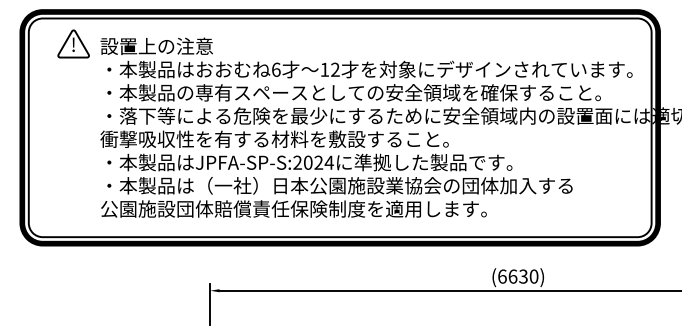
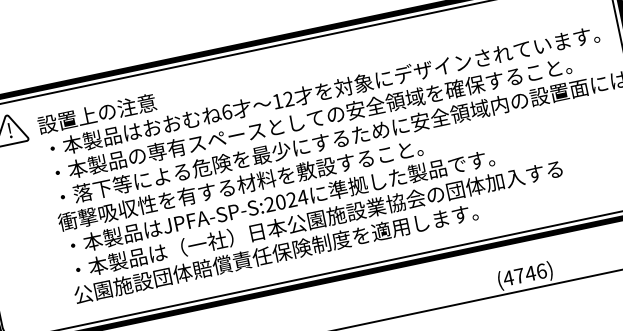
text: (517, 276) -> (524, 274), (6630) -> (4746)

